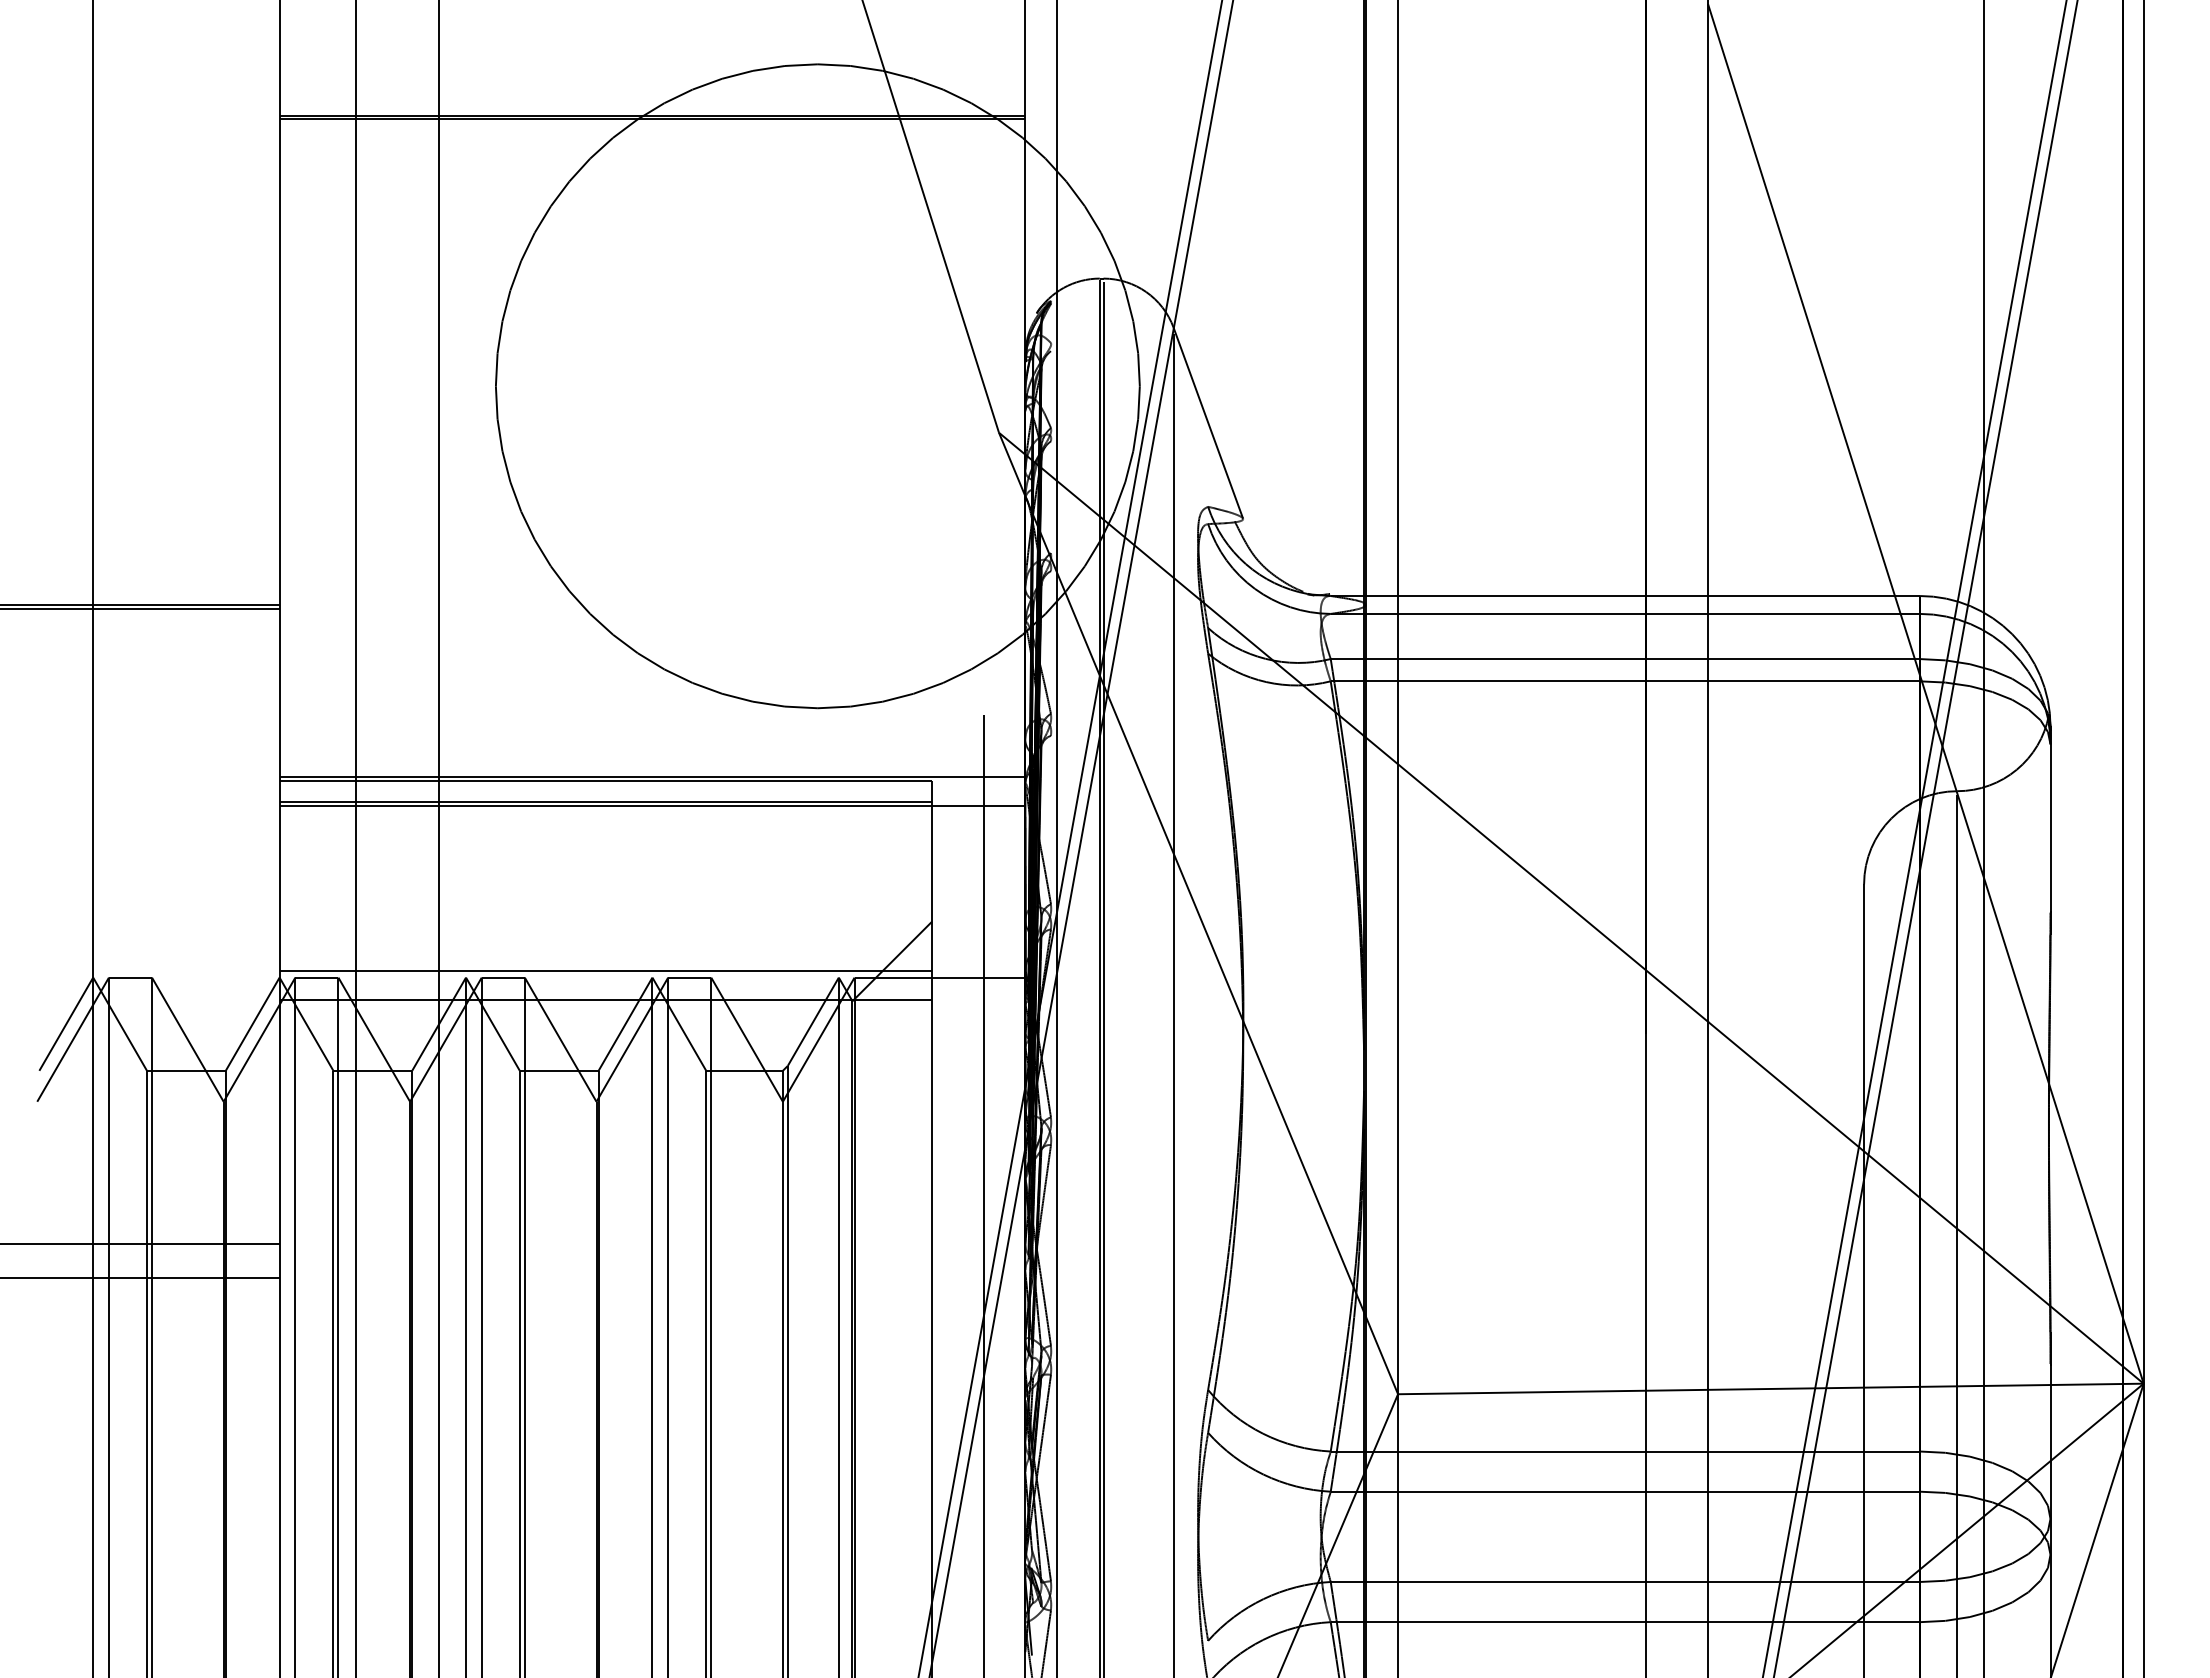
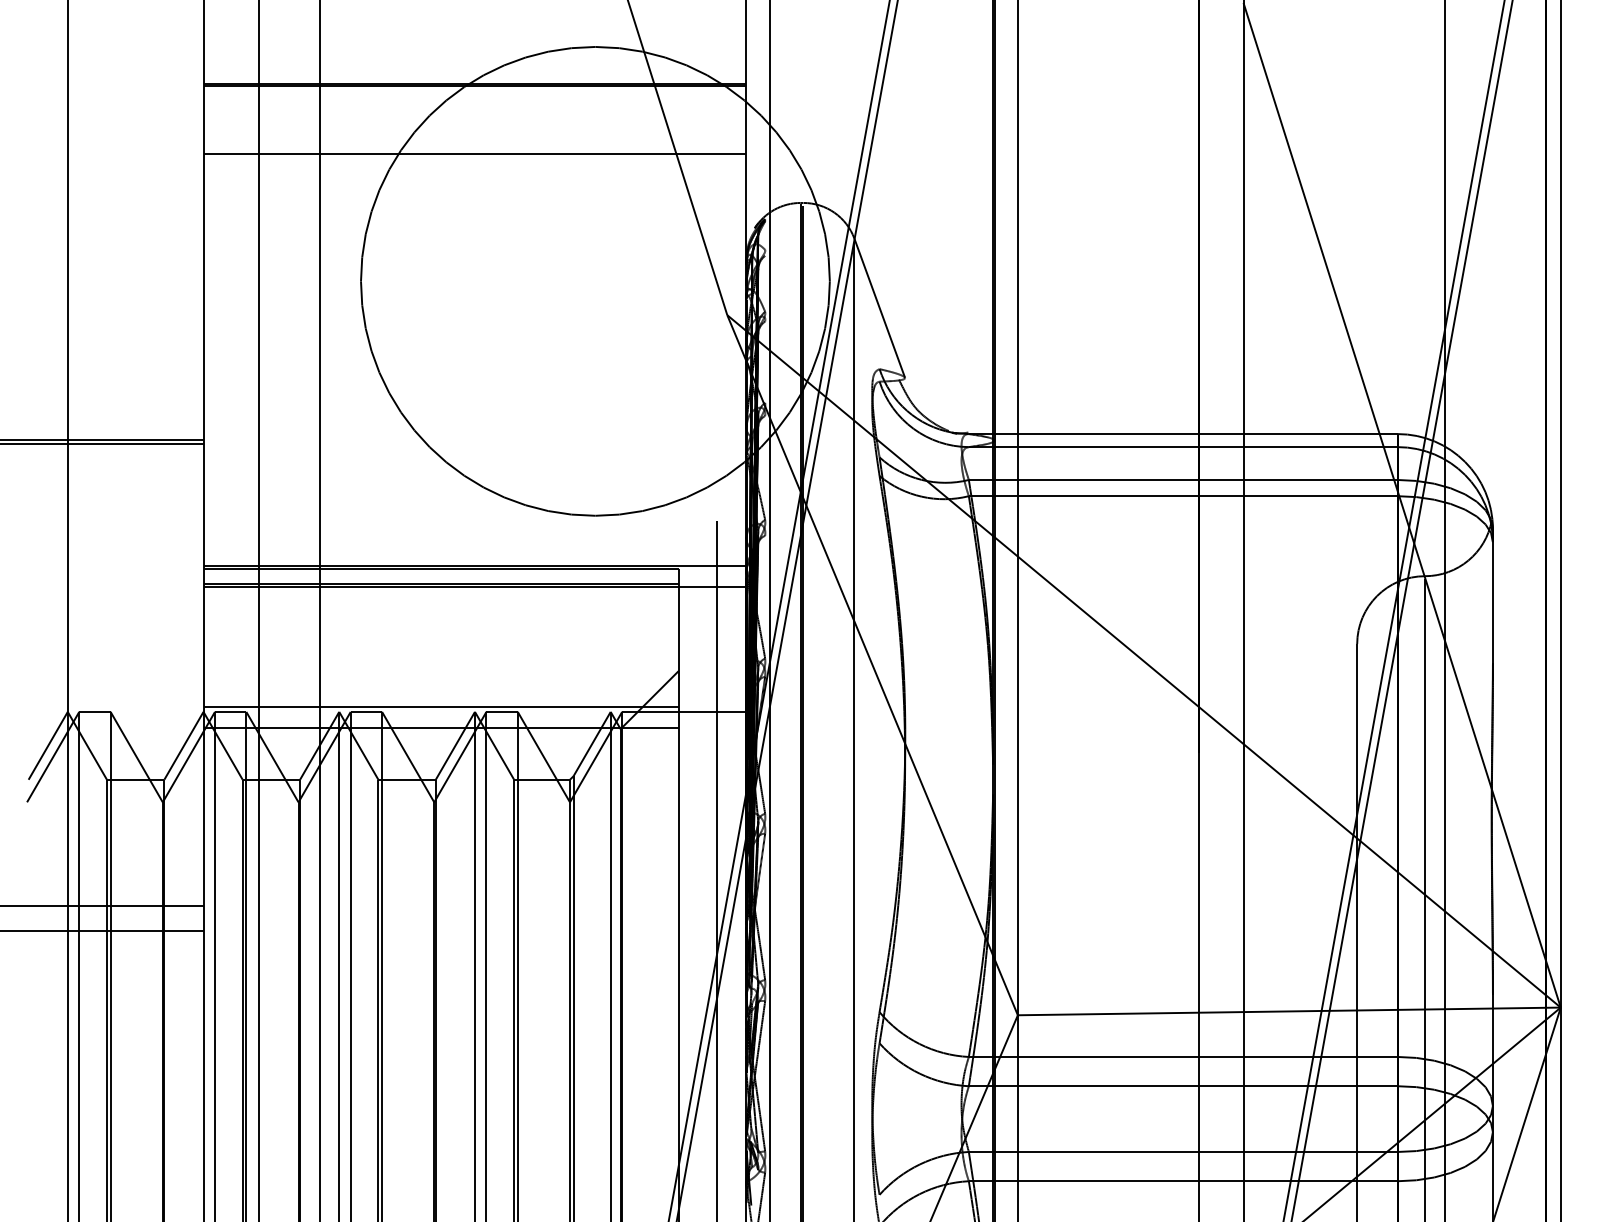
line: (652, 210) -> (475, 153), added

